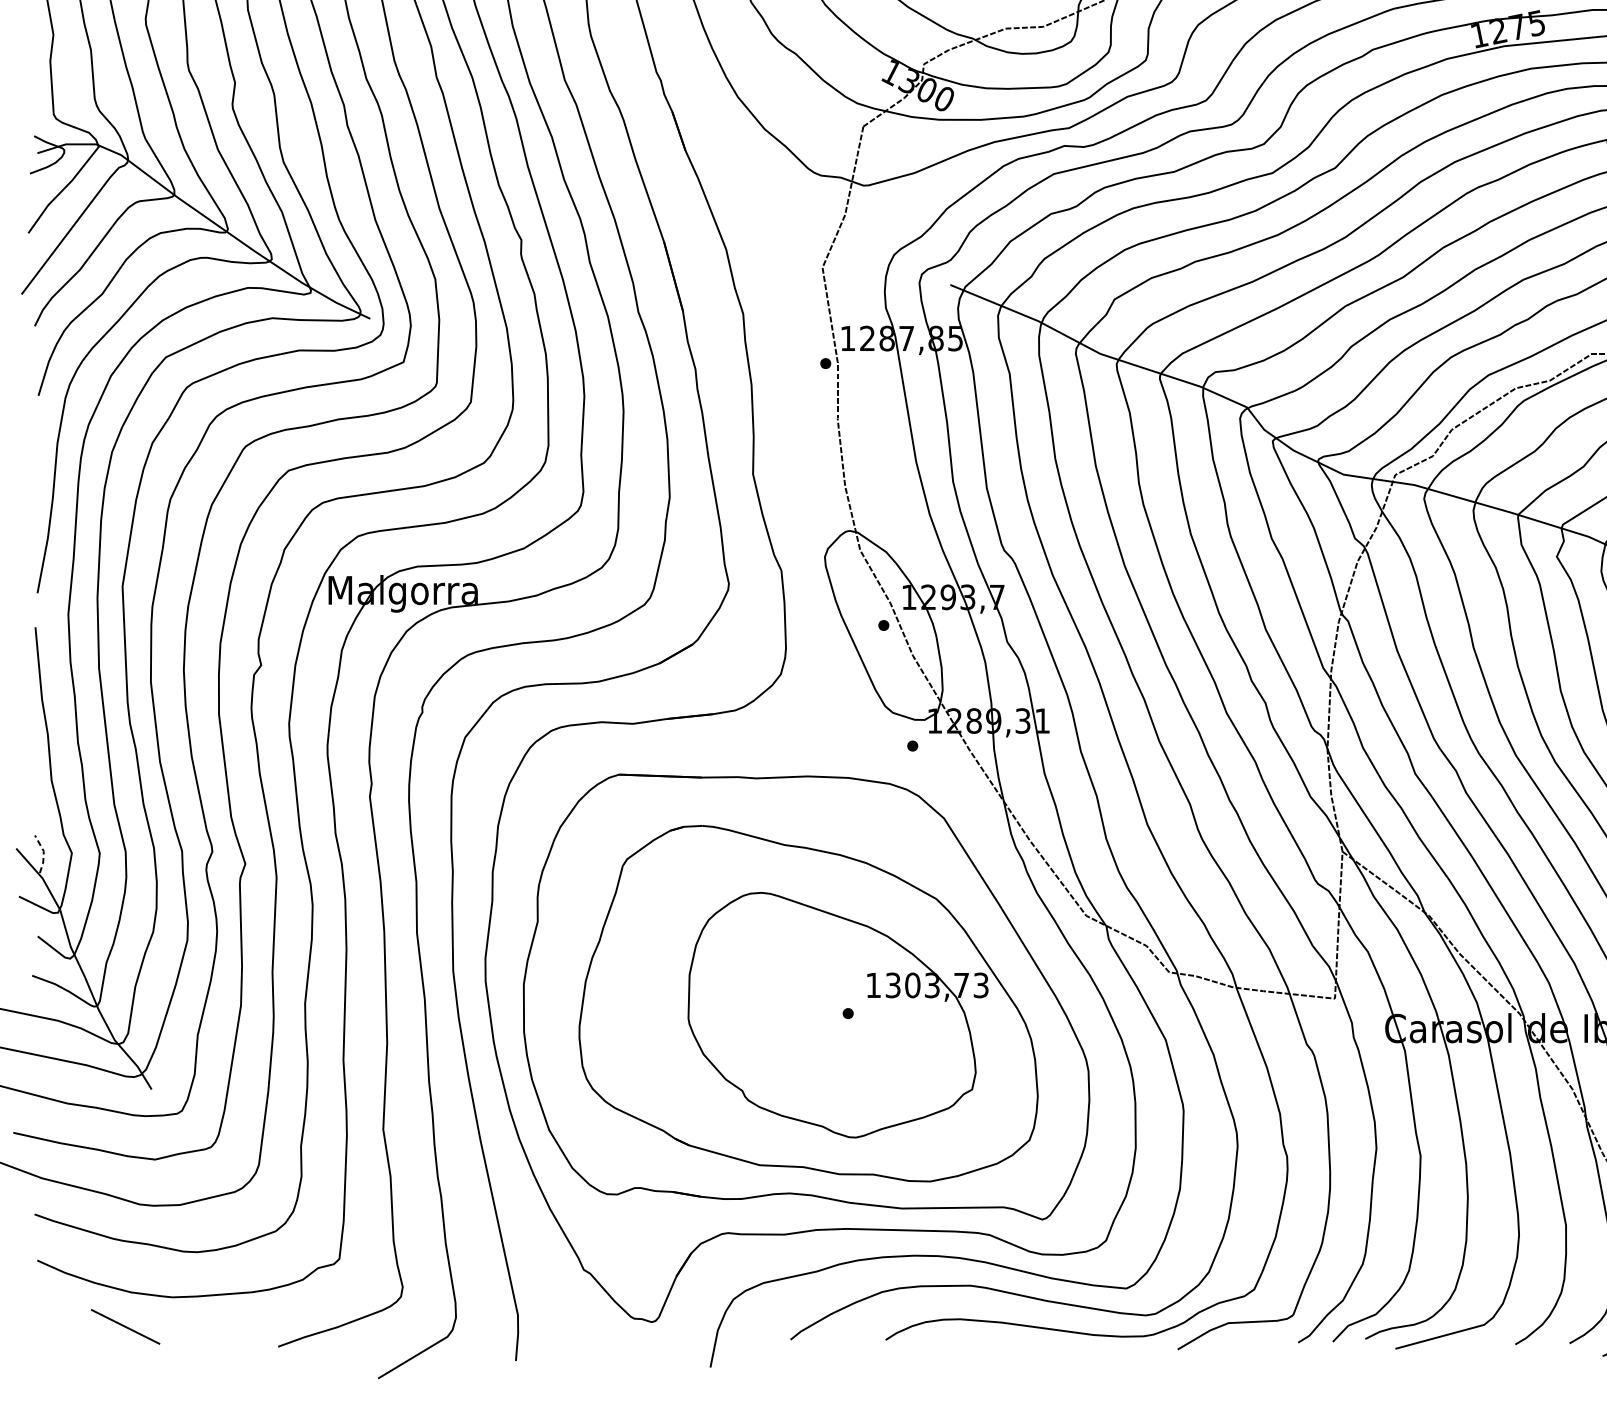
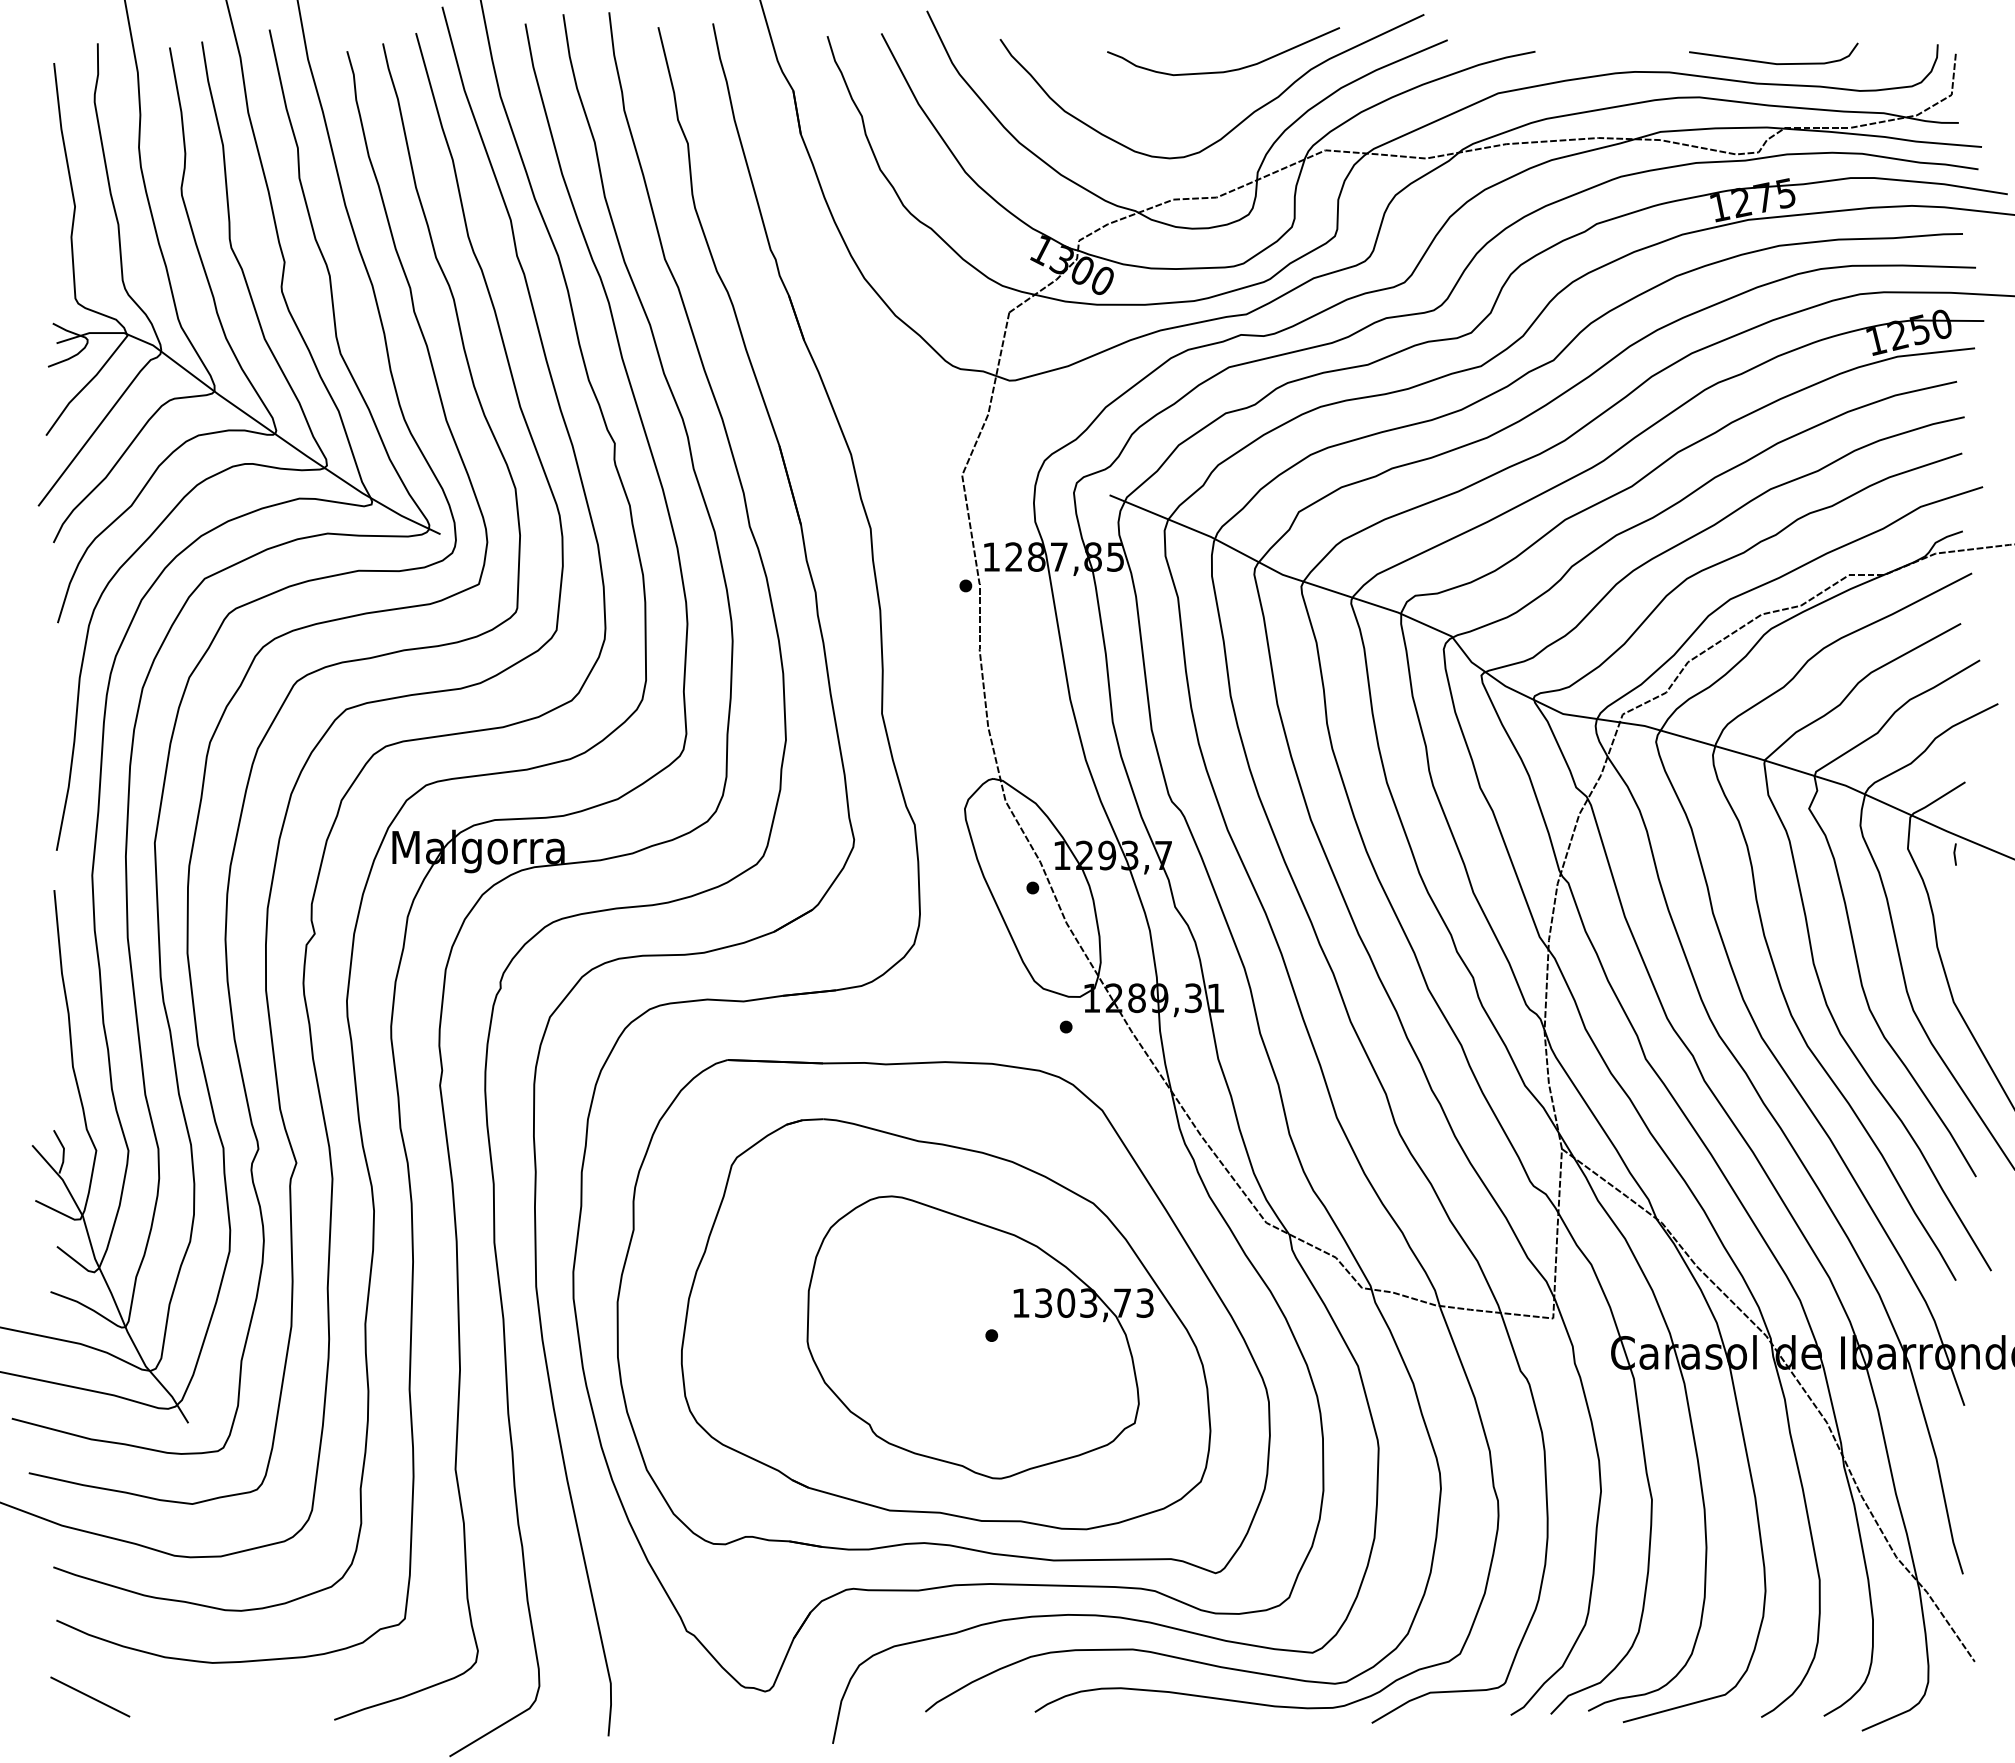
line: (43, 853) -> (63, 1151), dashed -> solid
line: (125, 1326) -> (90, 1696), moved

